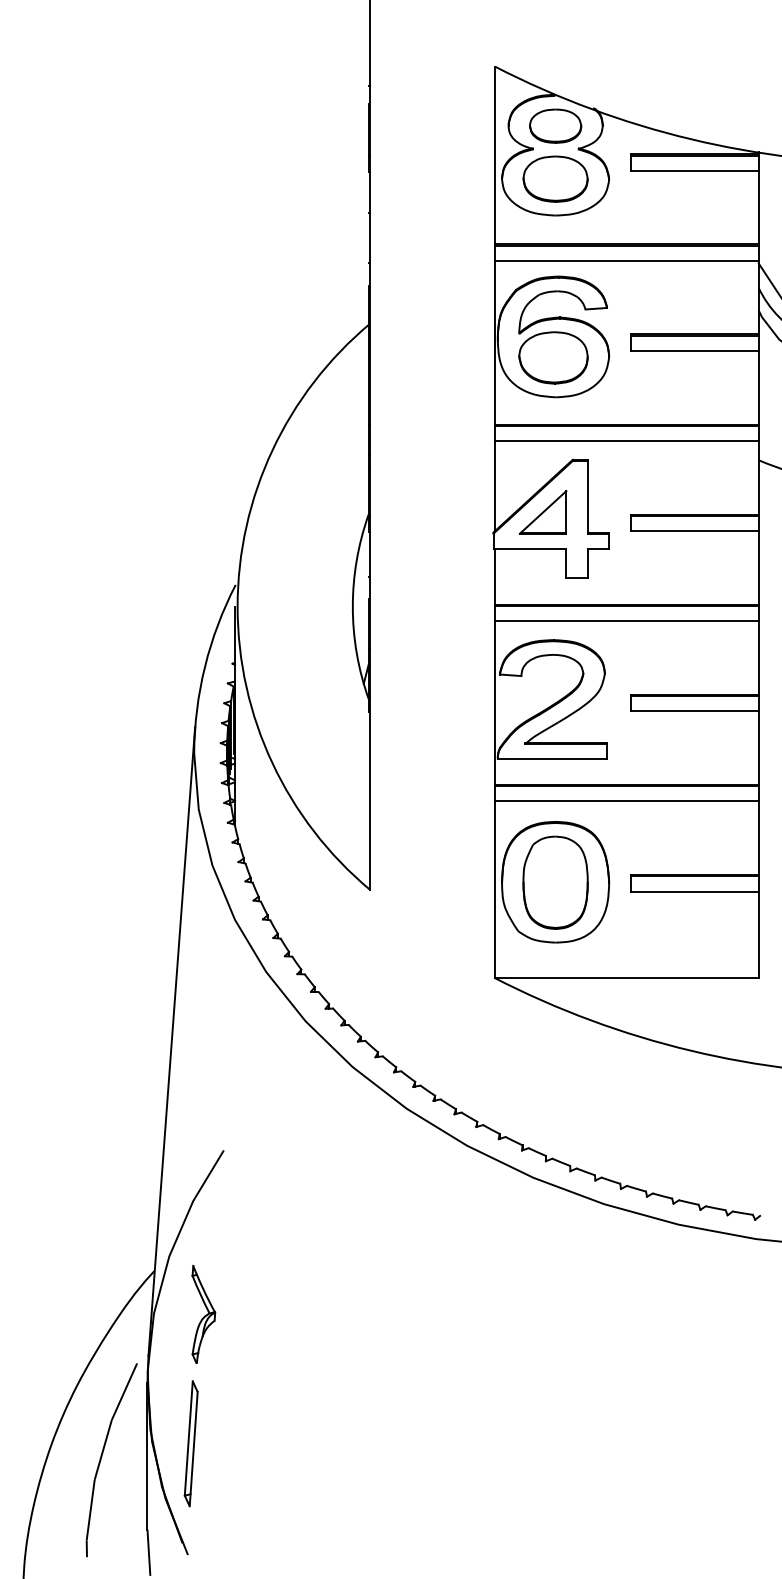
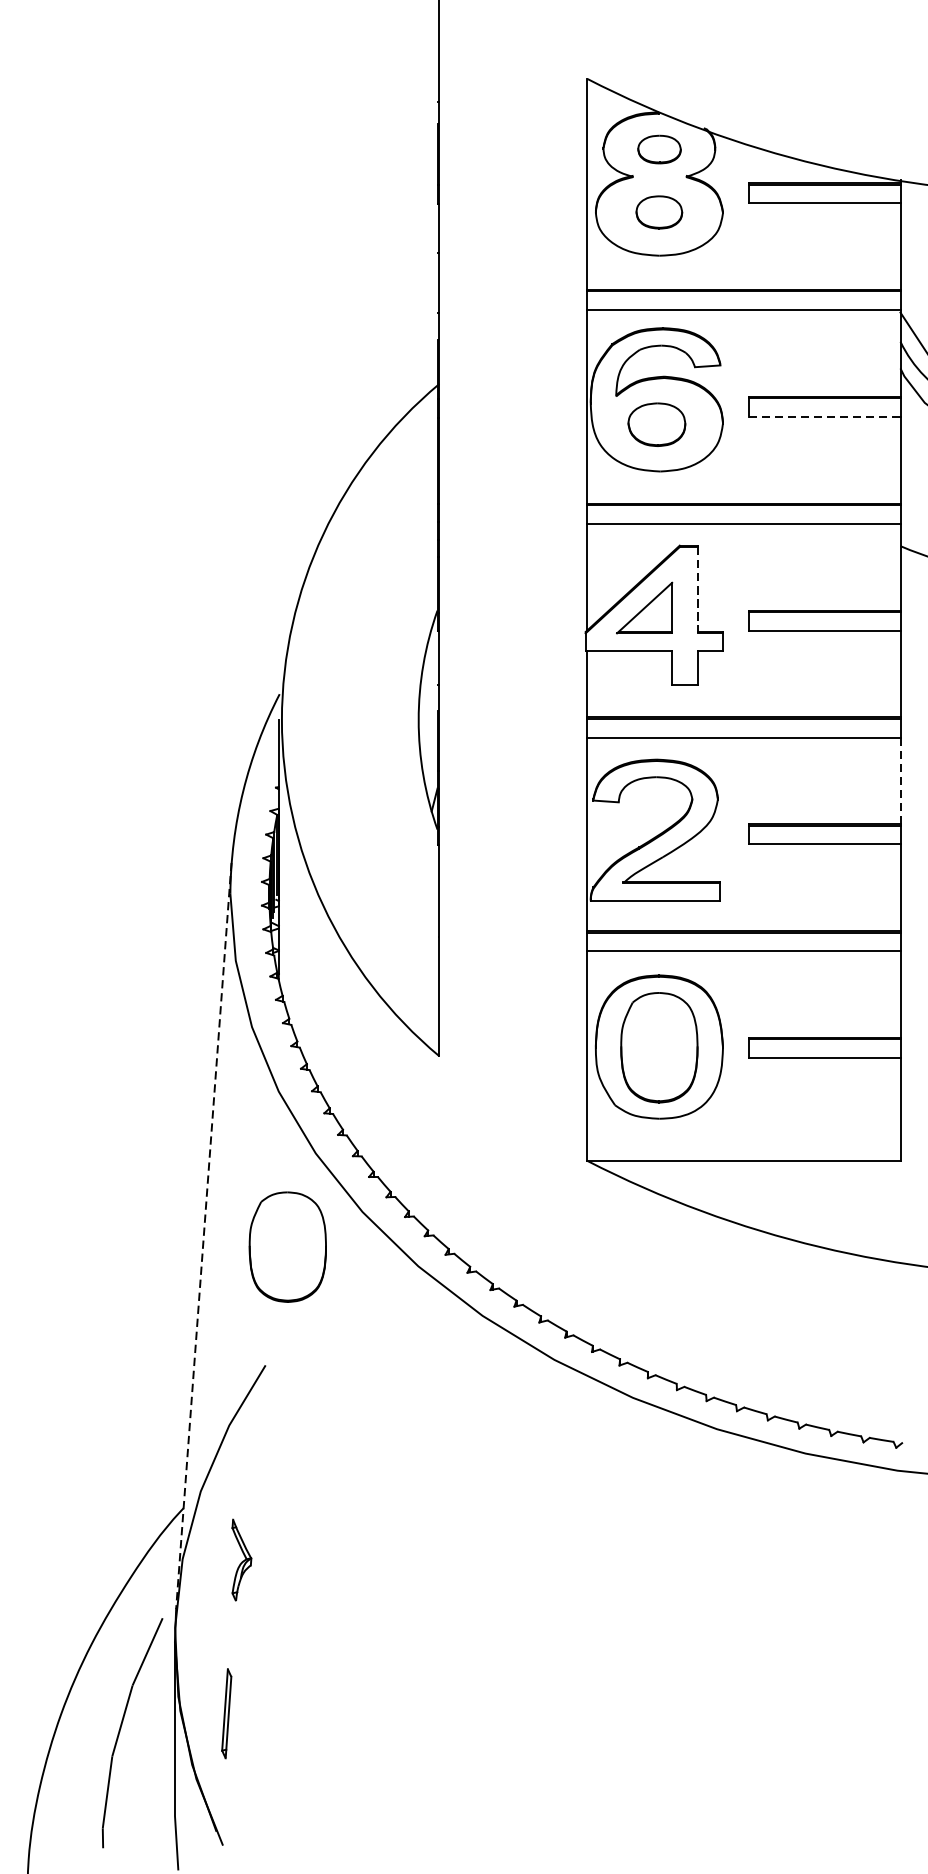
part: (555, 125) -> (659, 148), size x0.7
part: (555, 178) -> (659, 211), size x0.6
line: (695, 351) -> (825, 417), solid -> dashed
part: (553, 357) -> (656, 424), size x0.7
line: (587, 497) -> (697, 590), solid -> dashed
line: (758, 658) -> (900, 781), solid -> dashed
line: (171, 1041) -> (203, 1236), solid -> dashed
part: (242, 1050) -> (287, 1246), added
part: (203, 1314) -> (241, 1560), size x0.7
part: (190, 1443) -> (226, 1713), size x0.6

